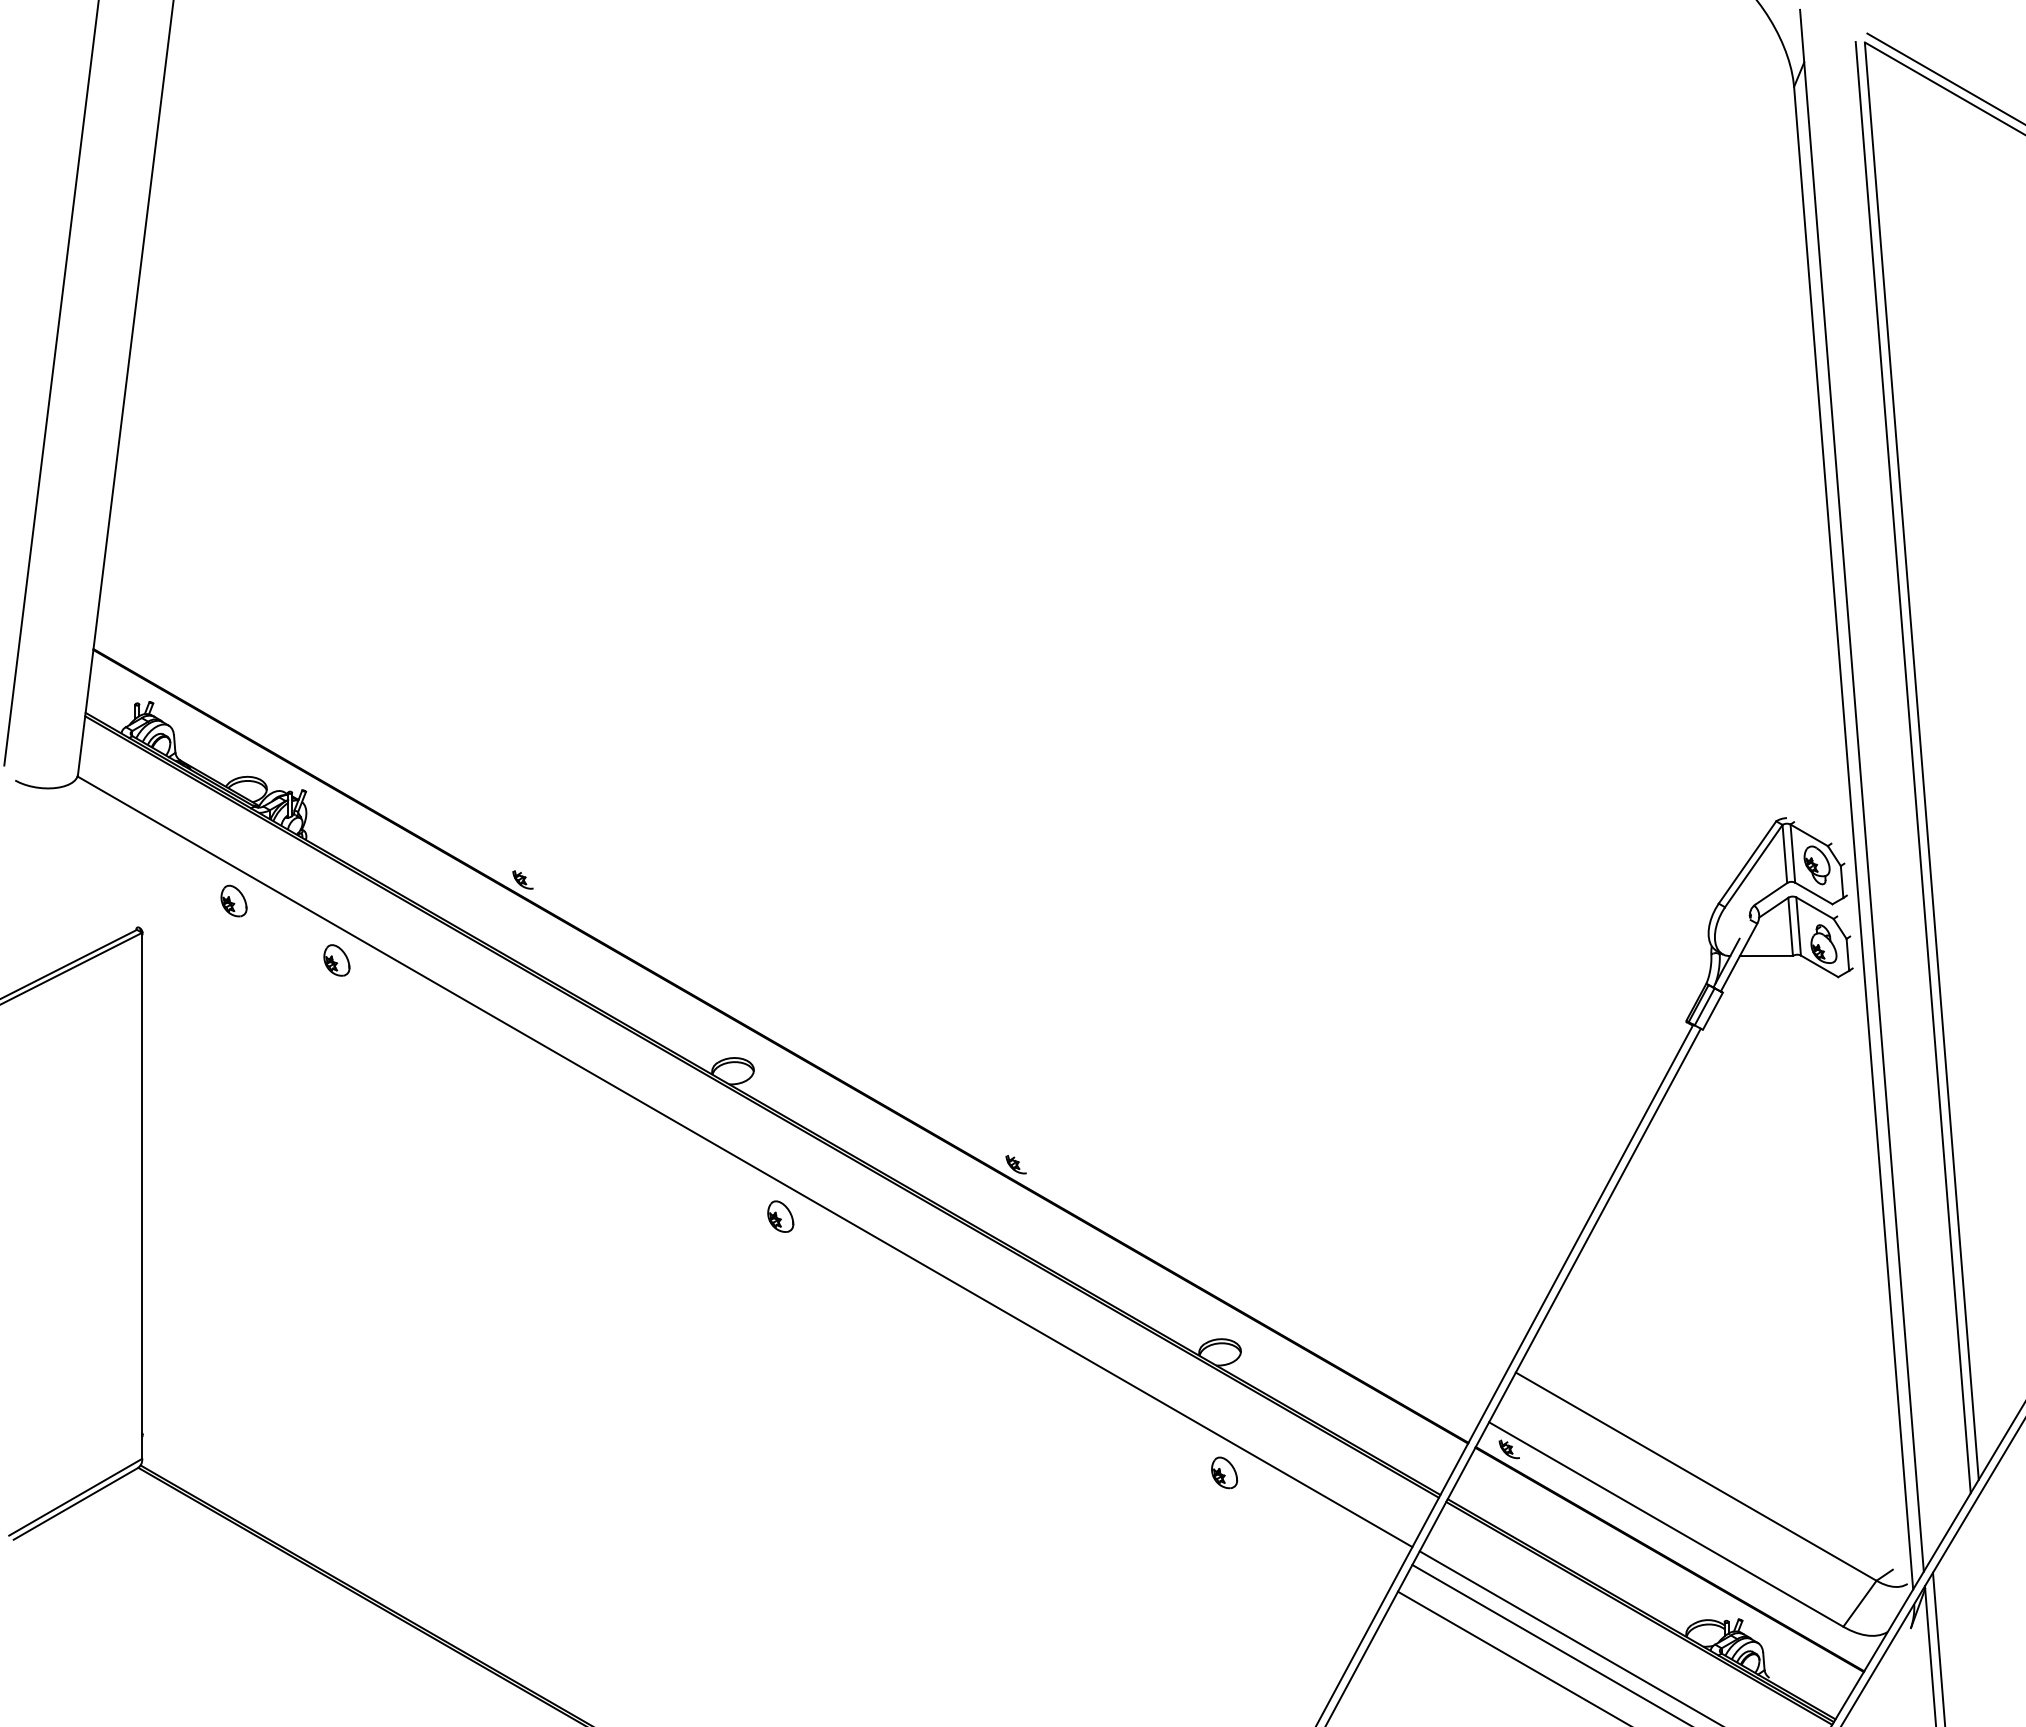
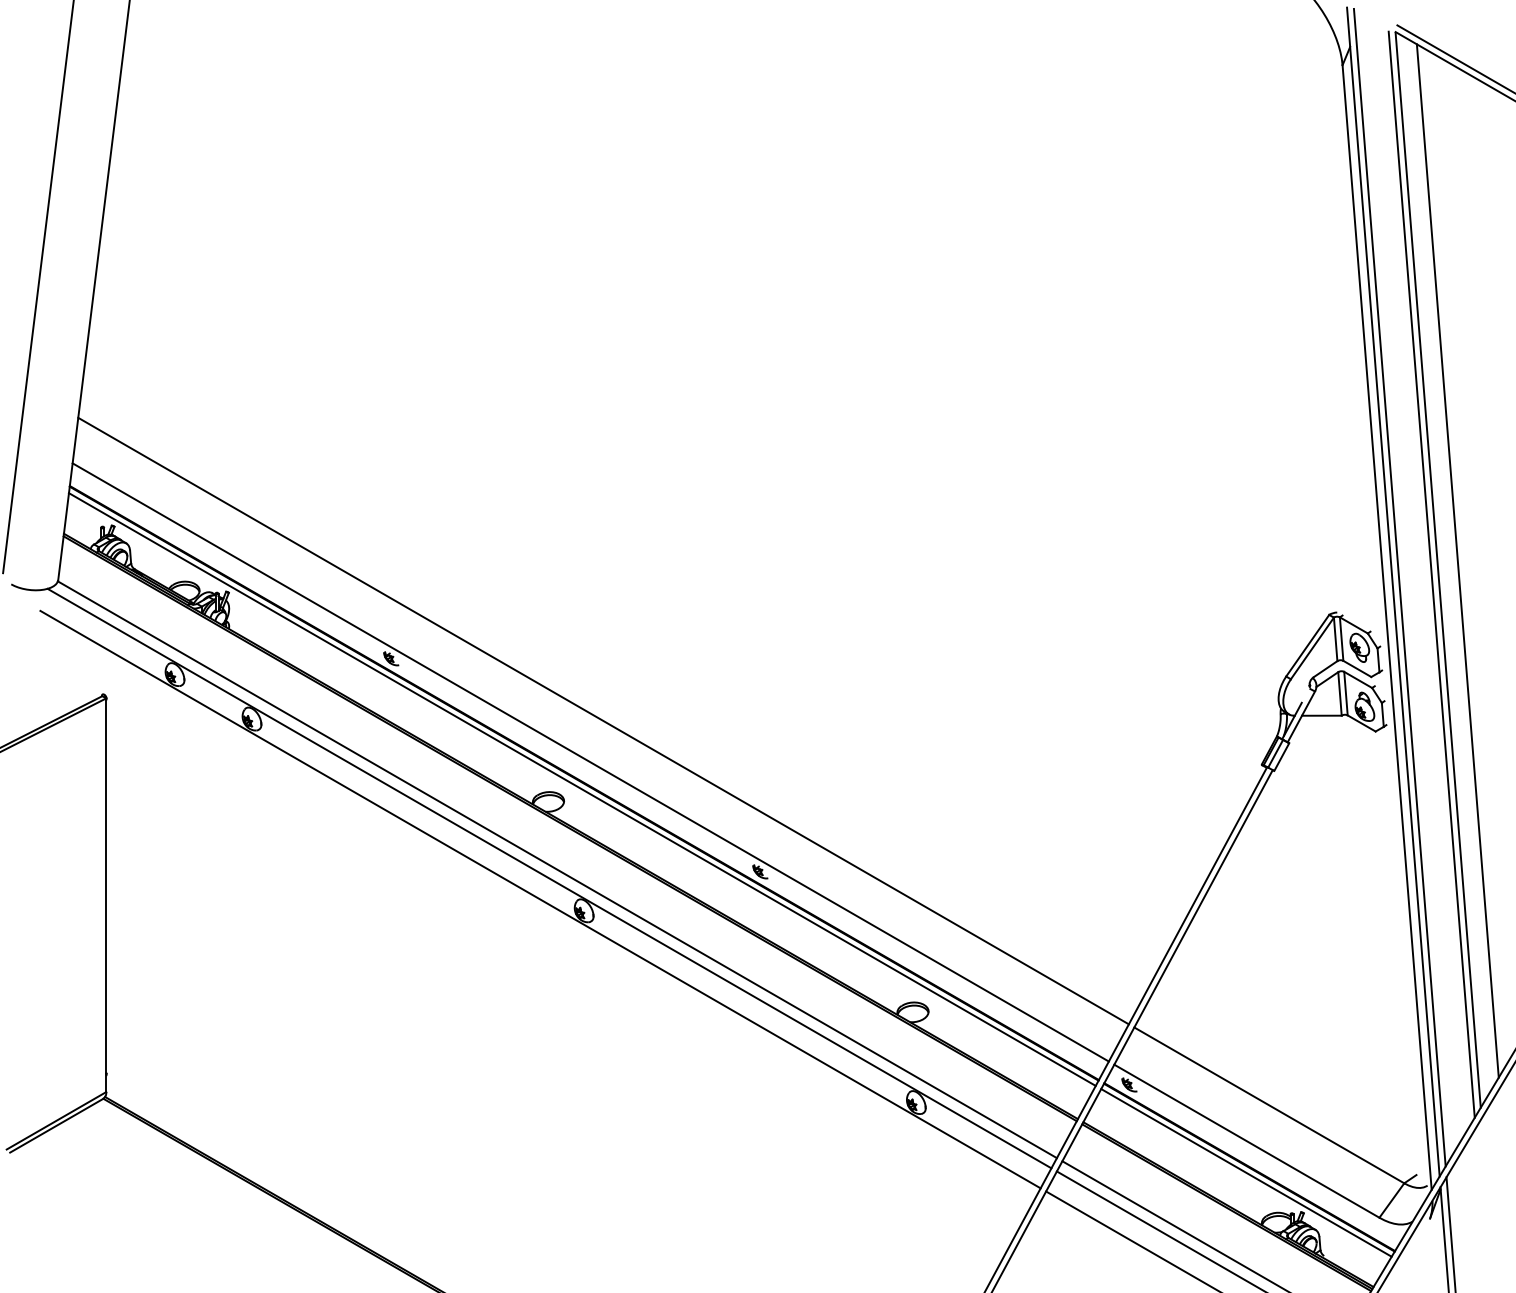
line: (1947, 748) -> (1457, 560), added
line: (1870, 784) -> (1399, 587), added
line: (806, 962) -> (603, 720), added
line: (789, 1018) -> (590, 762), added
line: (778, 1054) -> (582, 789), added
line: (734, 1173) -> (549, 878), added
line: (722, 1201) -> (540, 899), added
line: (1665, 1566) -> (1246, 1172), added

